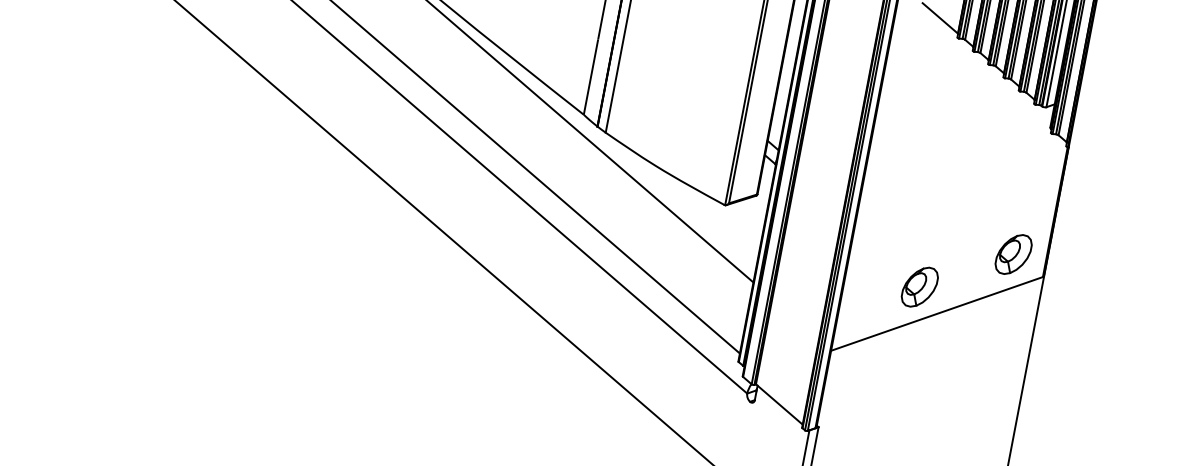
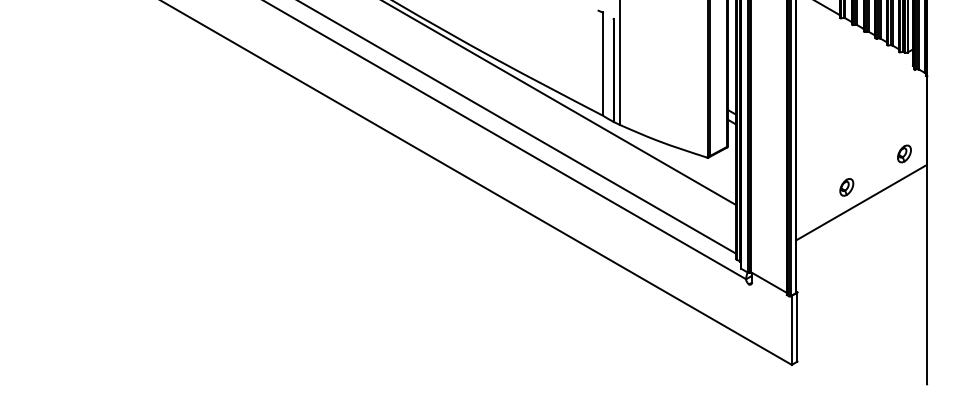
part: (1013, 253) -> (904, 153), size x0.6
part: (919, 287) -> (846, 187), size x0.6

